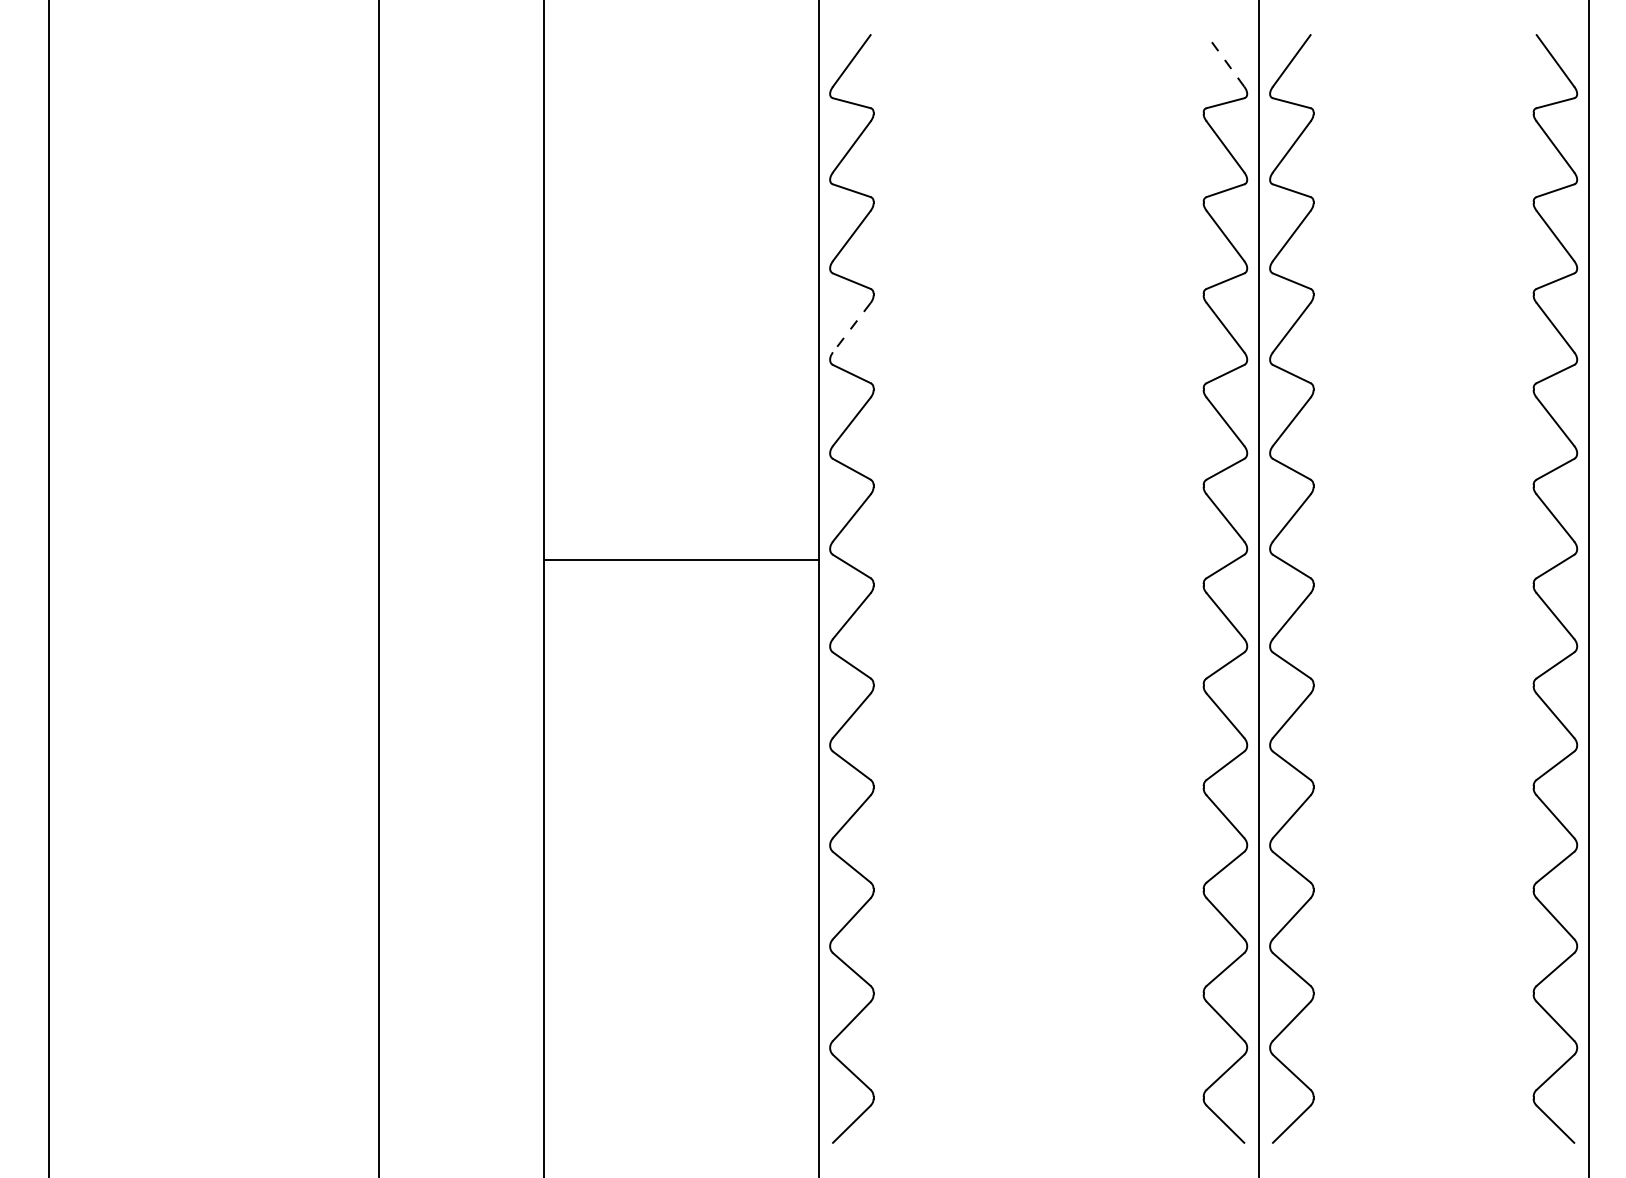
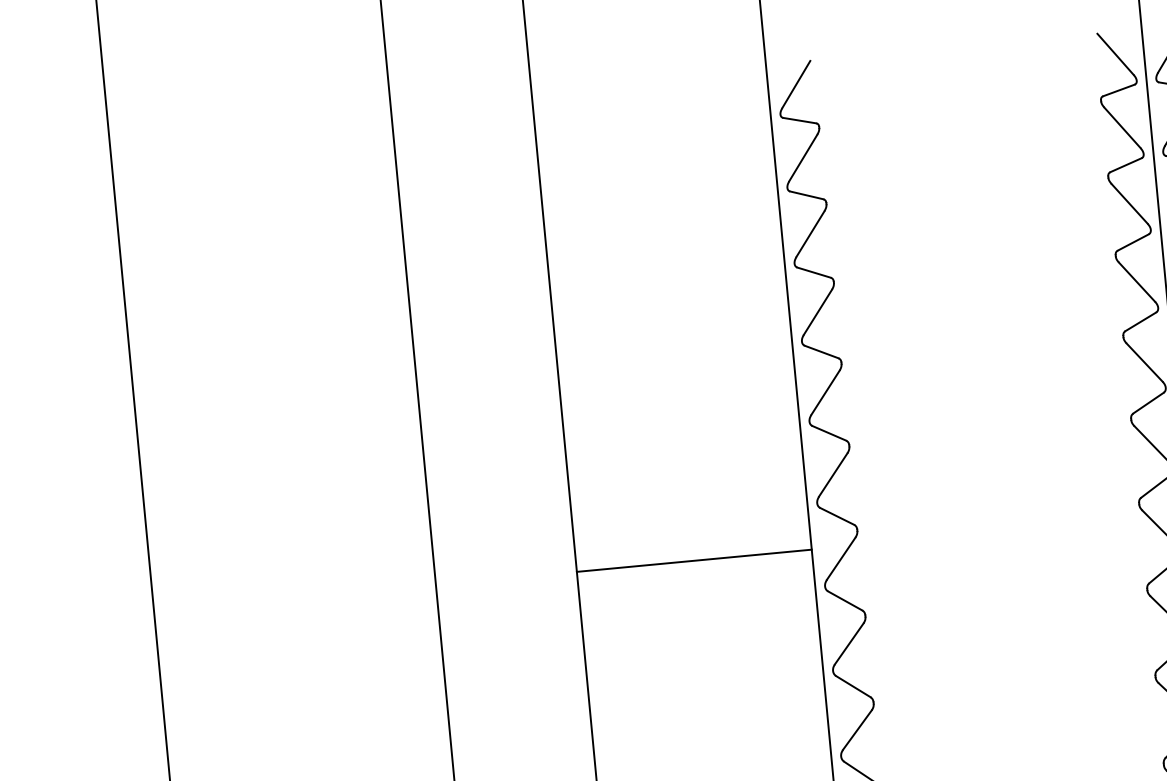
line: (1225, 60) -> (1115, 53), dashed -> solid
line: (851, 327) -> (817, 312), dashed -> solid
line: (680, 560) -> (693, 560), moved

